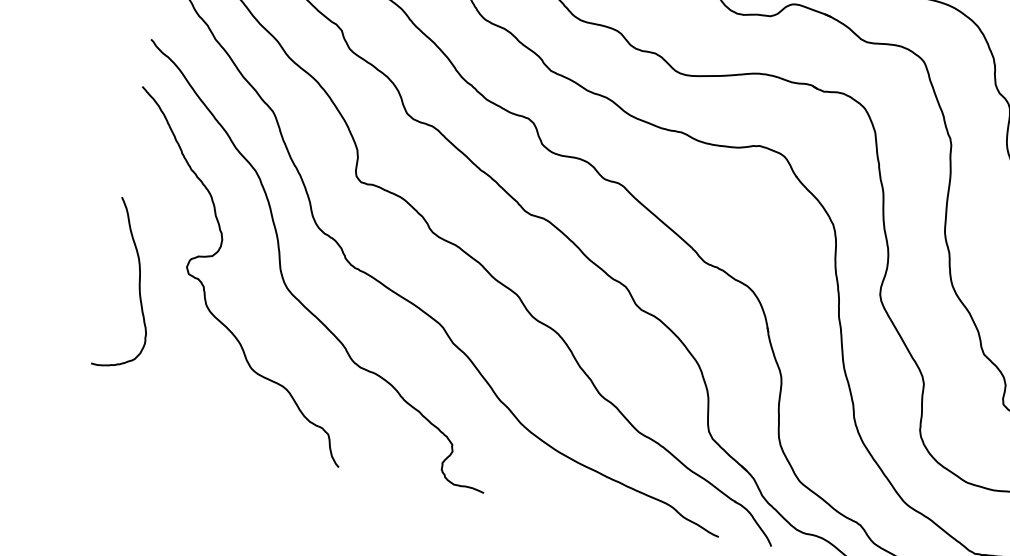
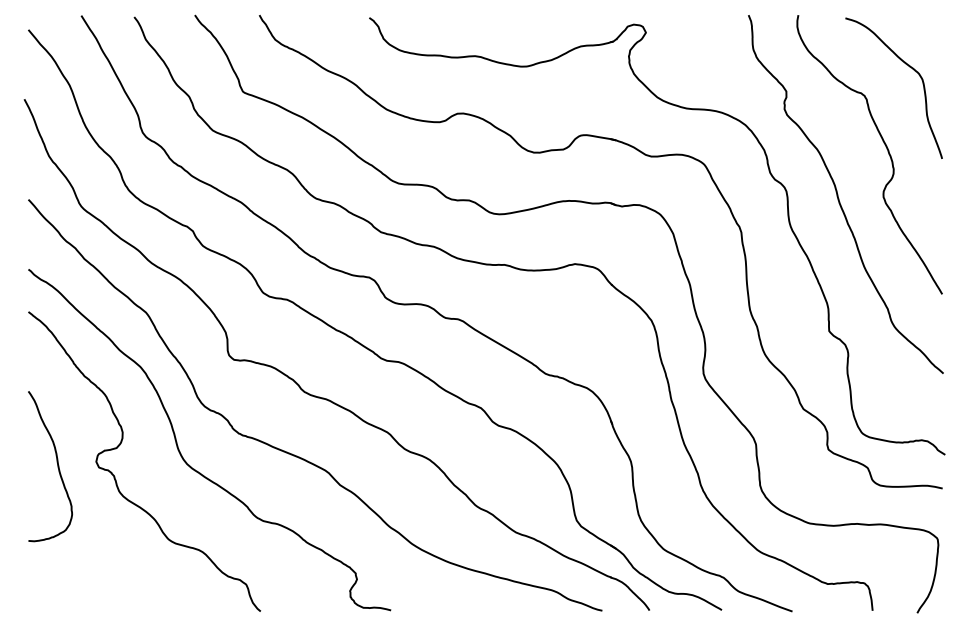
curve: (138, 286) -> (57, 466), moved

